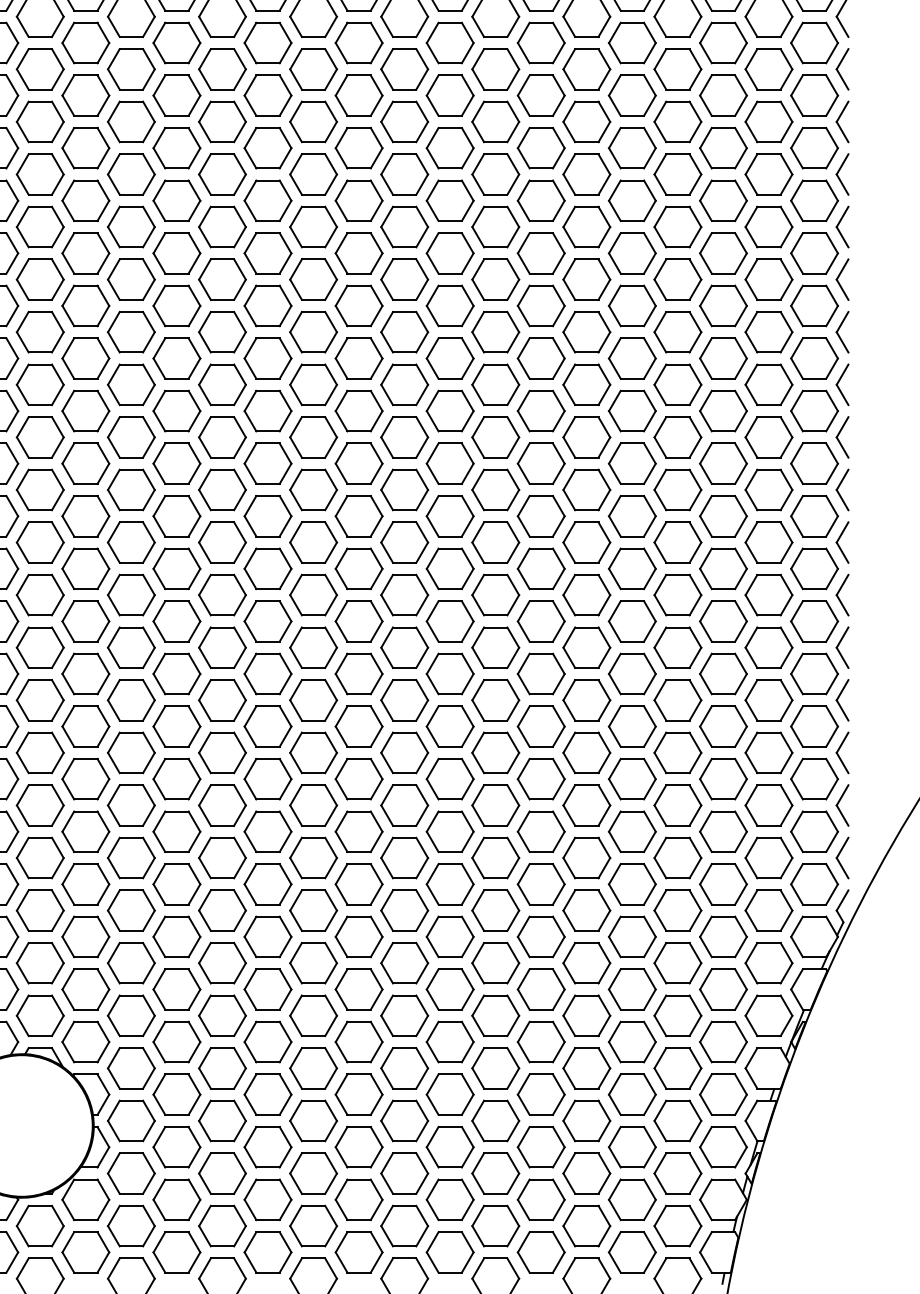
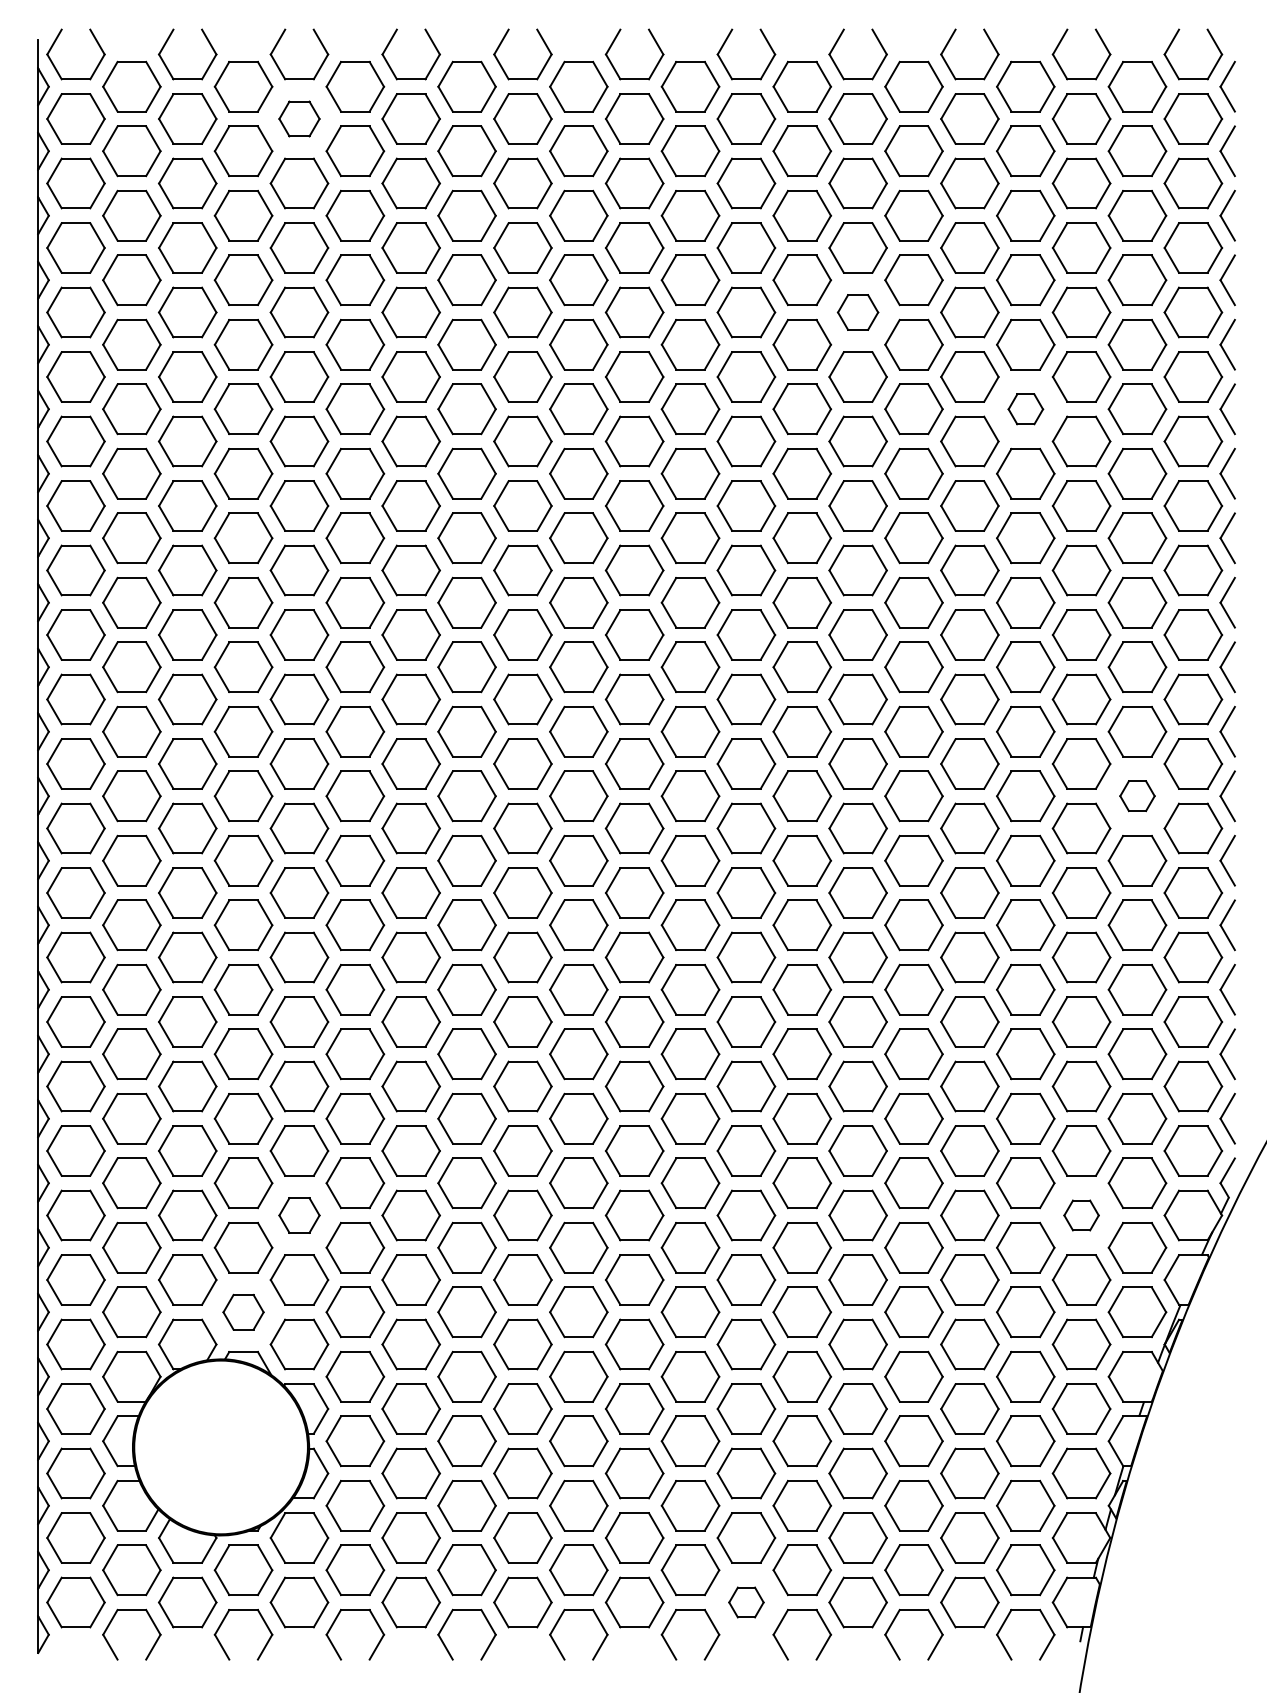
part: (85, 42) -> (299, 118), size x0.7
part: (540, 200) -> (857, 312), size x0.7
part: (677, 279) -> (1025, 409), size x0.6
part: (769, 594) -> (1137, 795), size x0.6
part: (85, 936) -> (299, 1215), size x0.7
part: (723, 936) -> (1081, 1215), size x0.6
part: (40, 1015) -> (243, 1312), size x0.7
part: (450, 1252) -> (746, 1602), size x0.6

